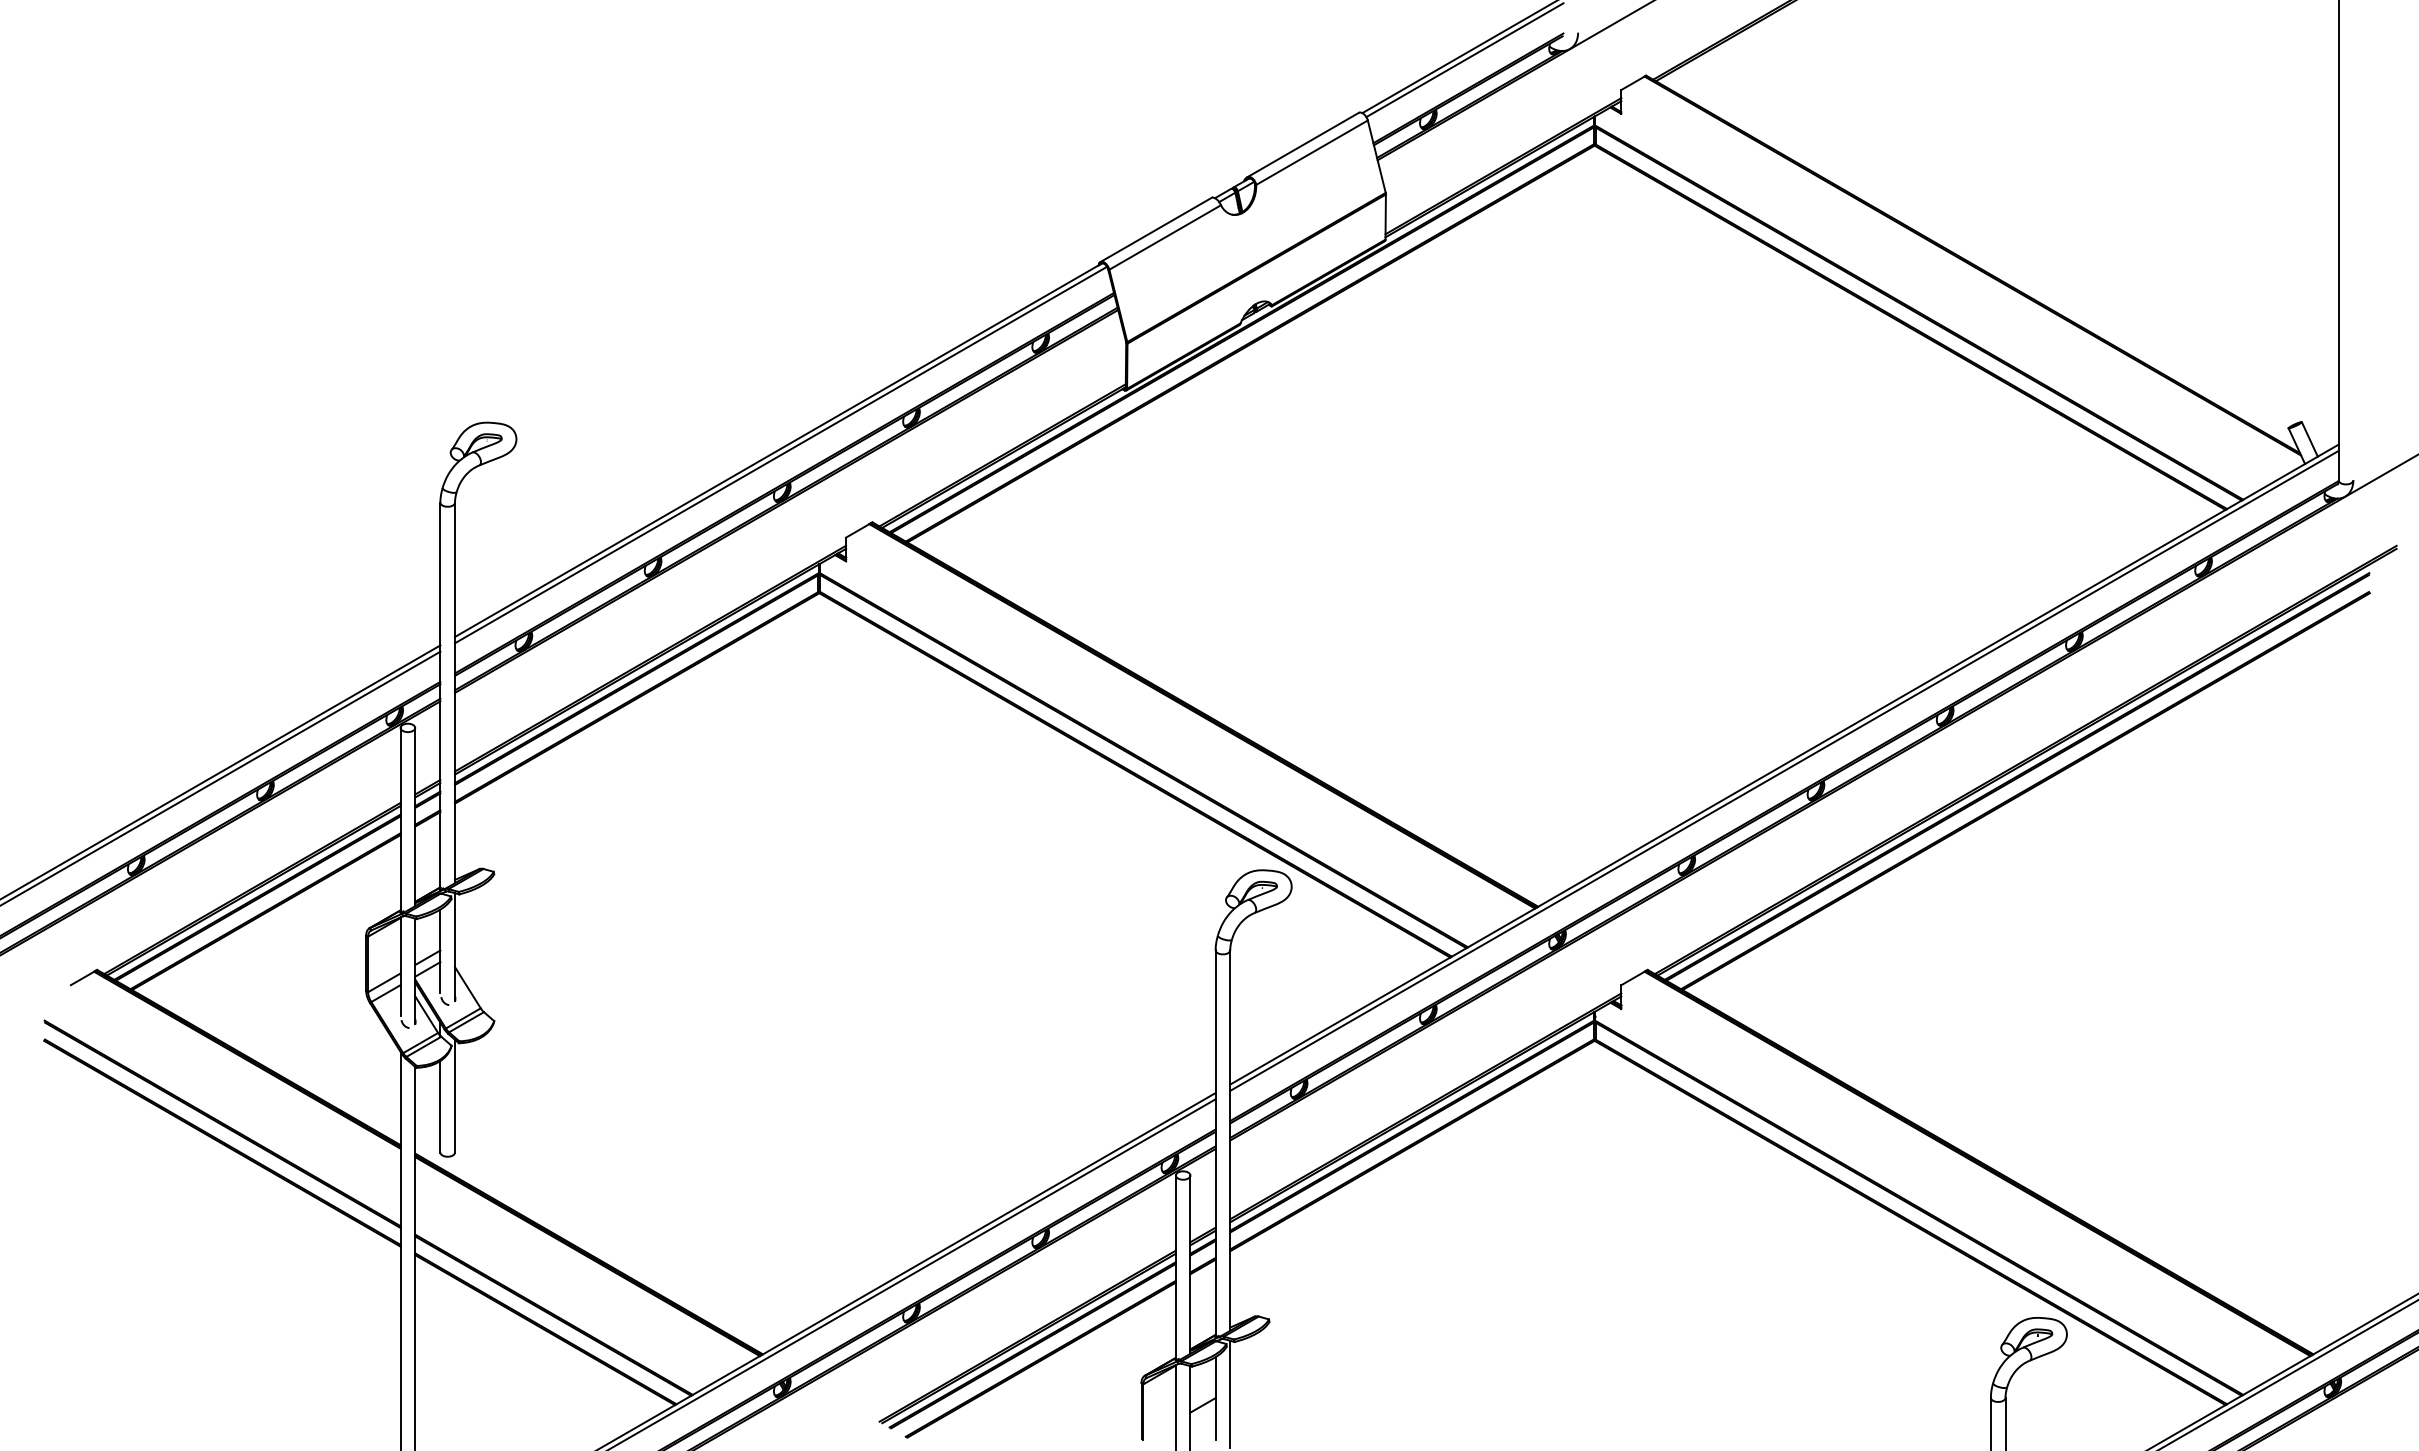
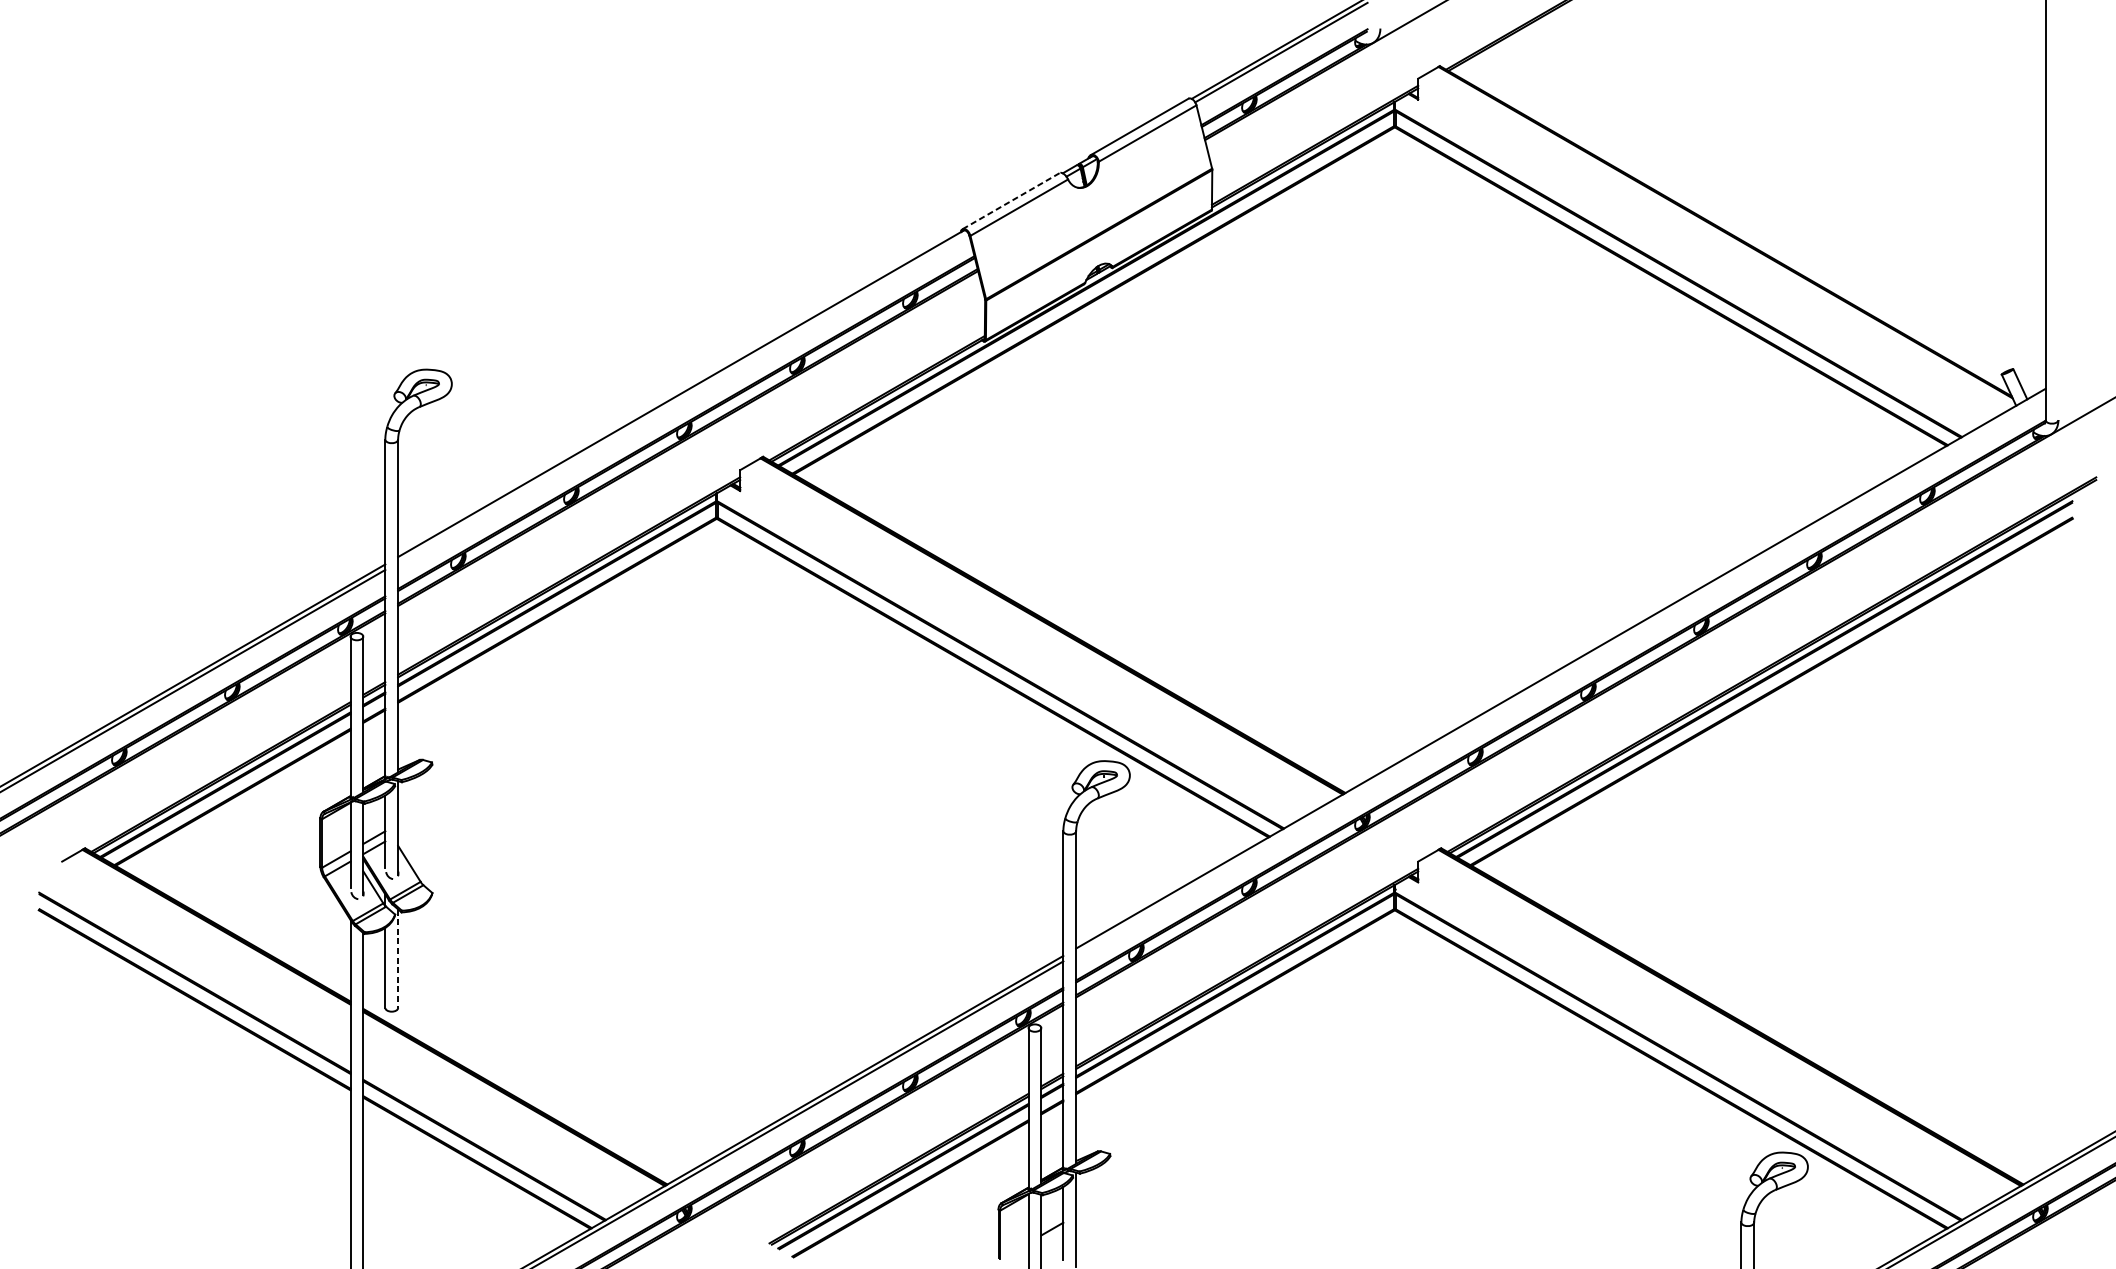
line: (1156, 229) -> (1011, 200), solid -> dashed
line: (781, 454) -> (683, 397), removed
line: (1784, 770) -> (1560, 673), removed
line: (455, 1096) -> (398, 958), solid -> dashed

